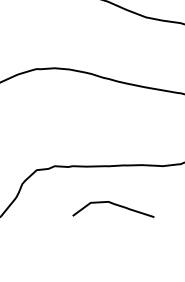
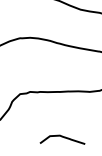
curve: (113, 205) -> (62, 137), moved

